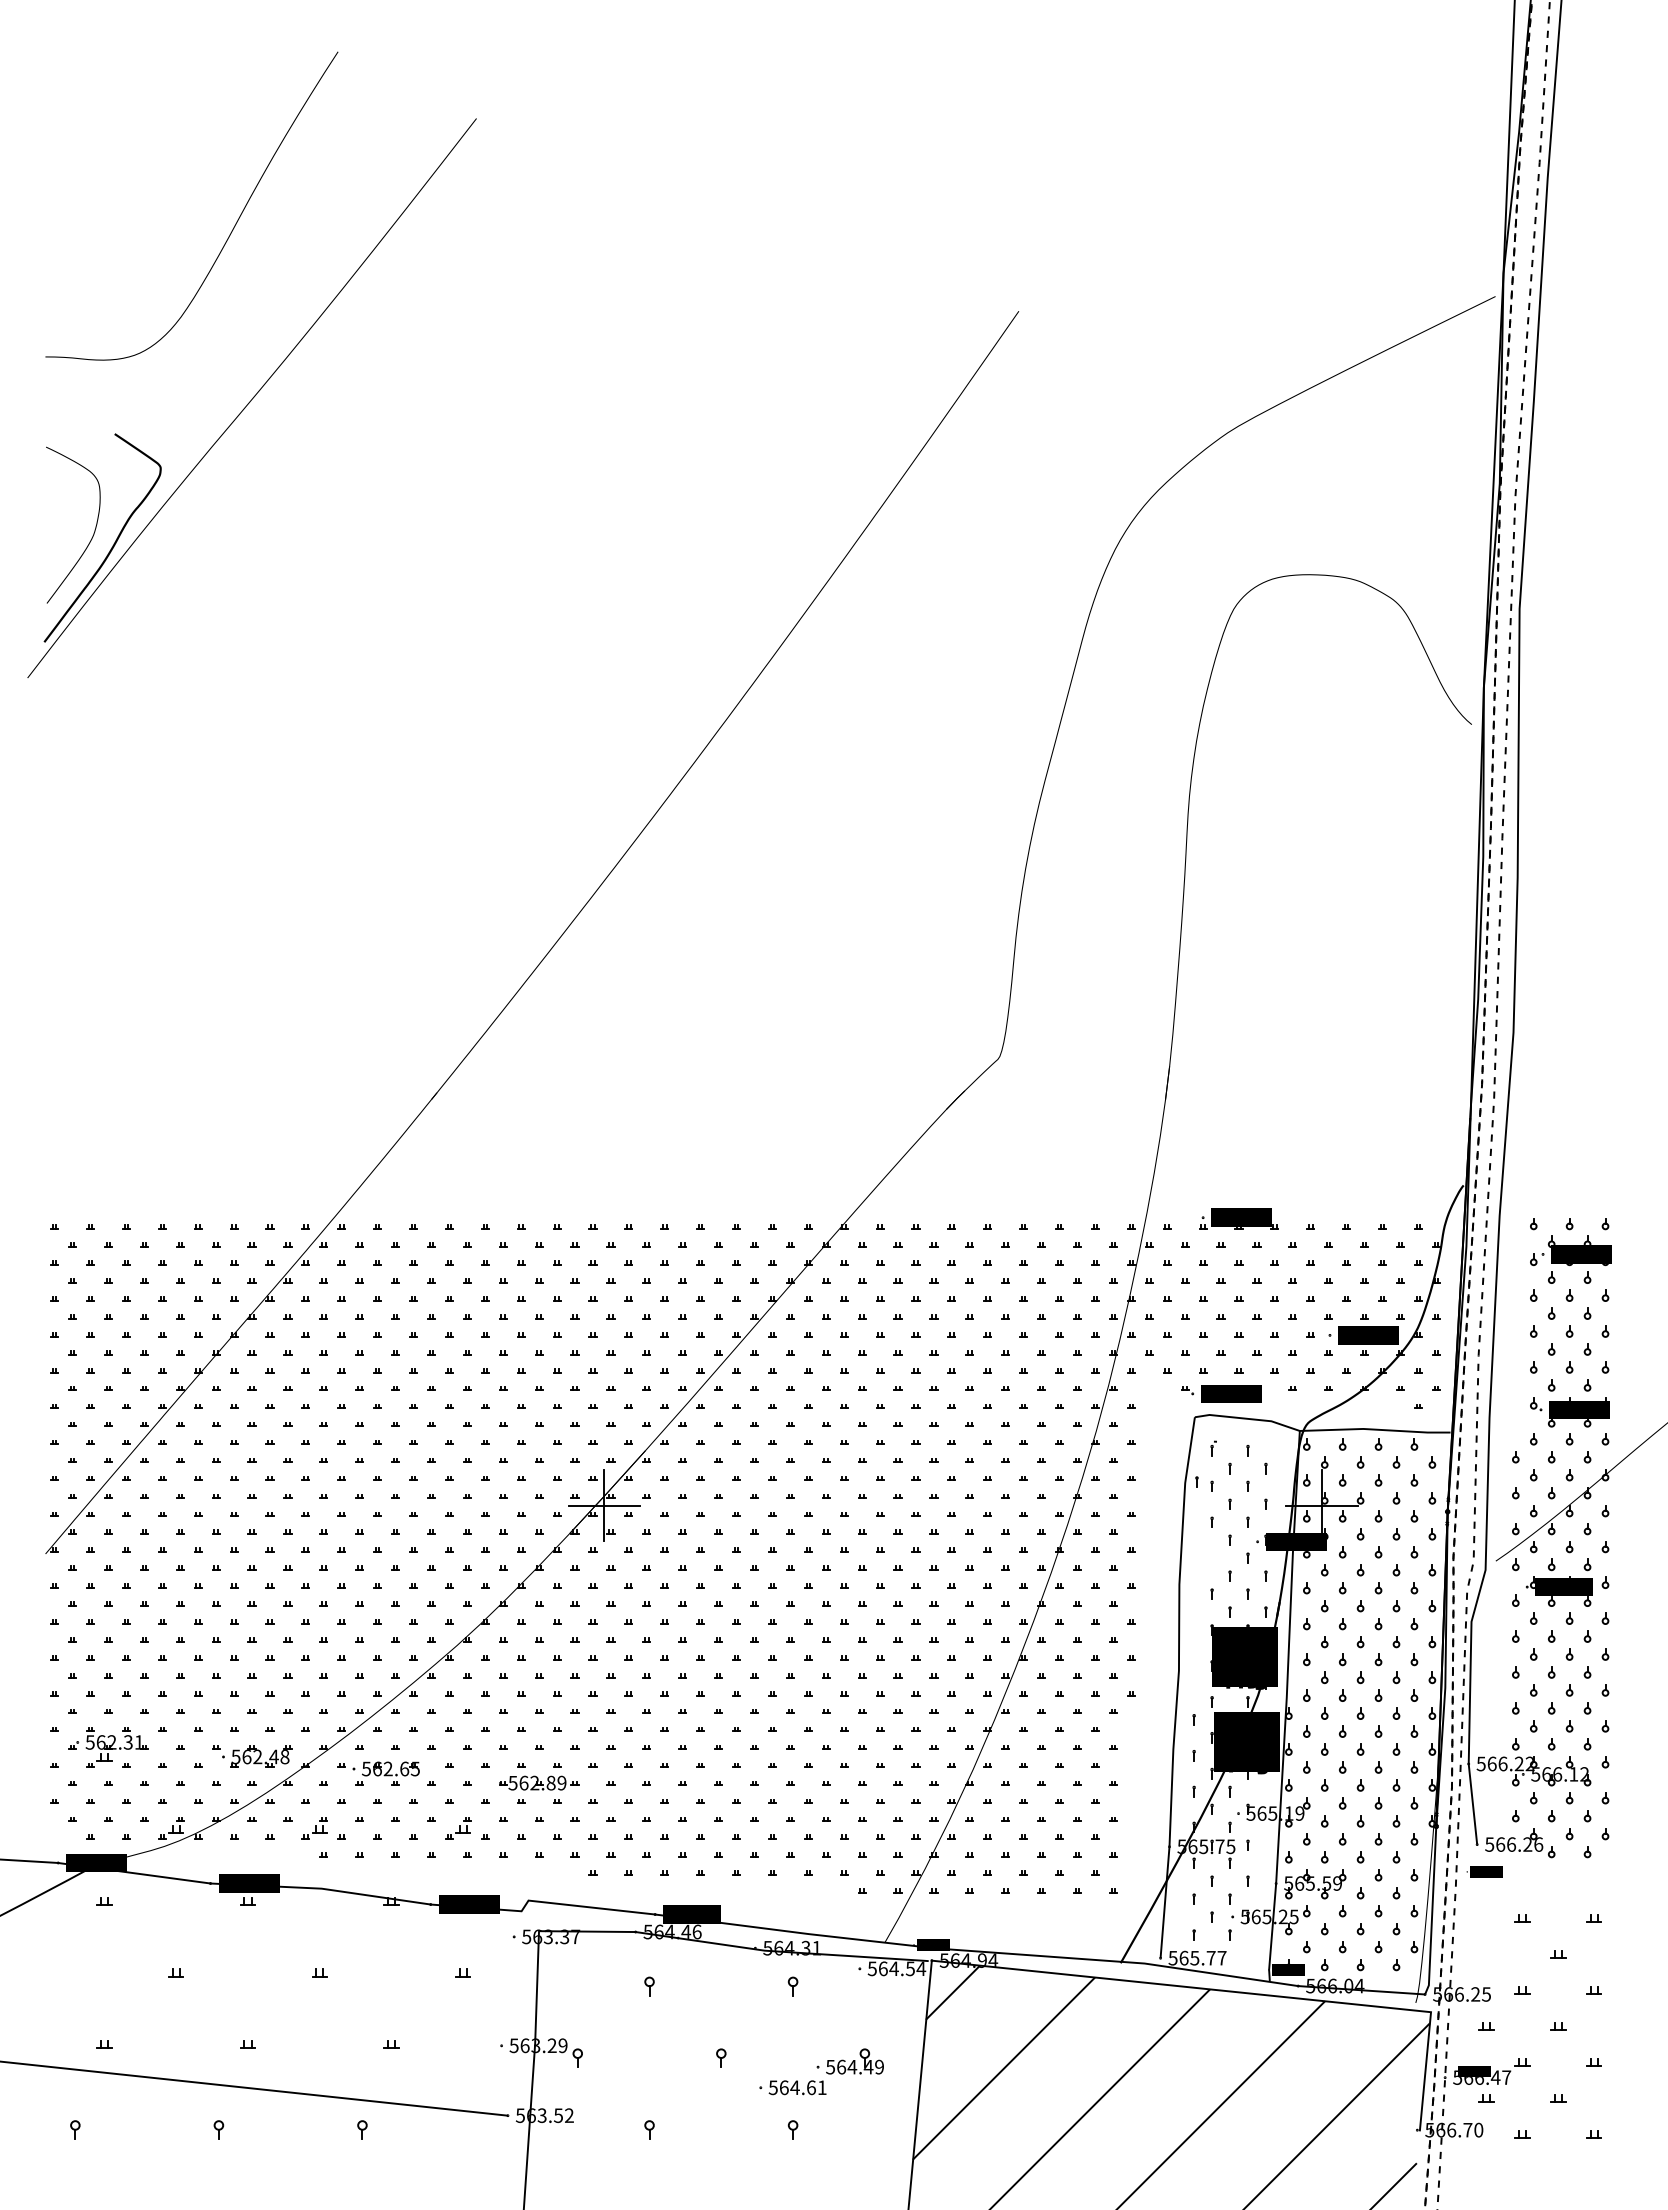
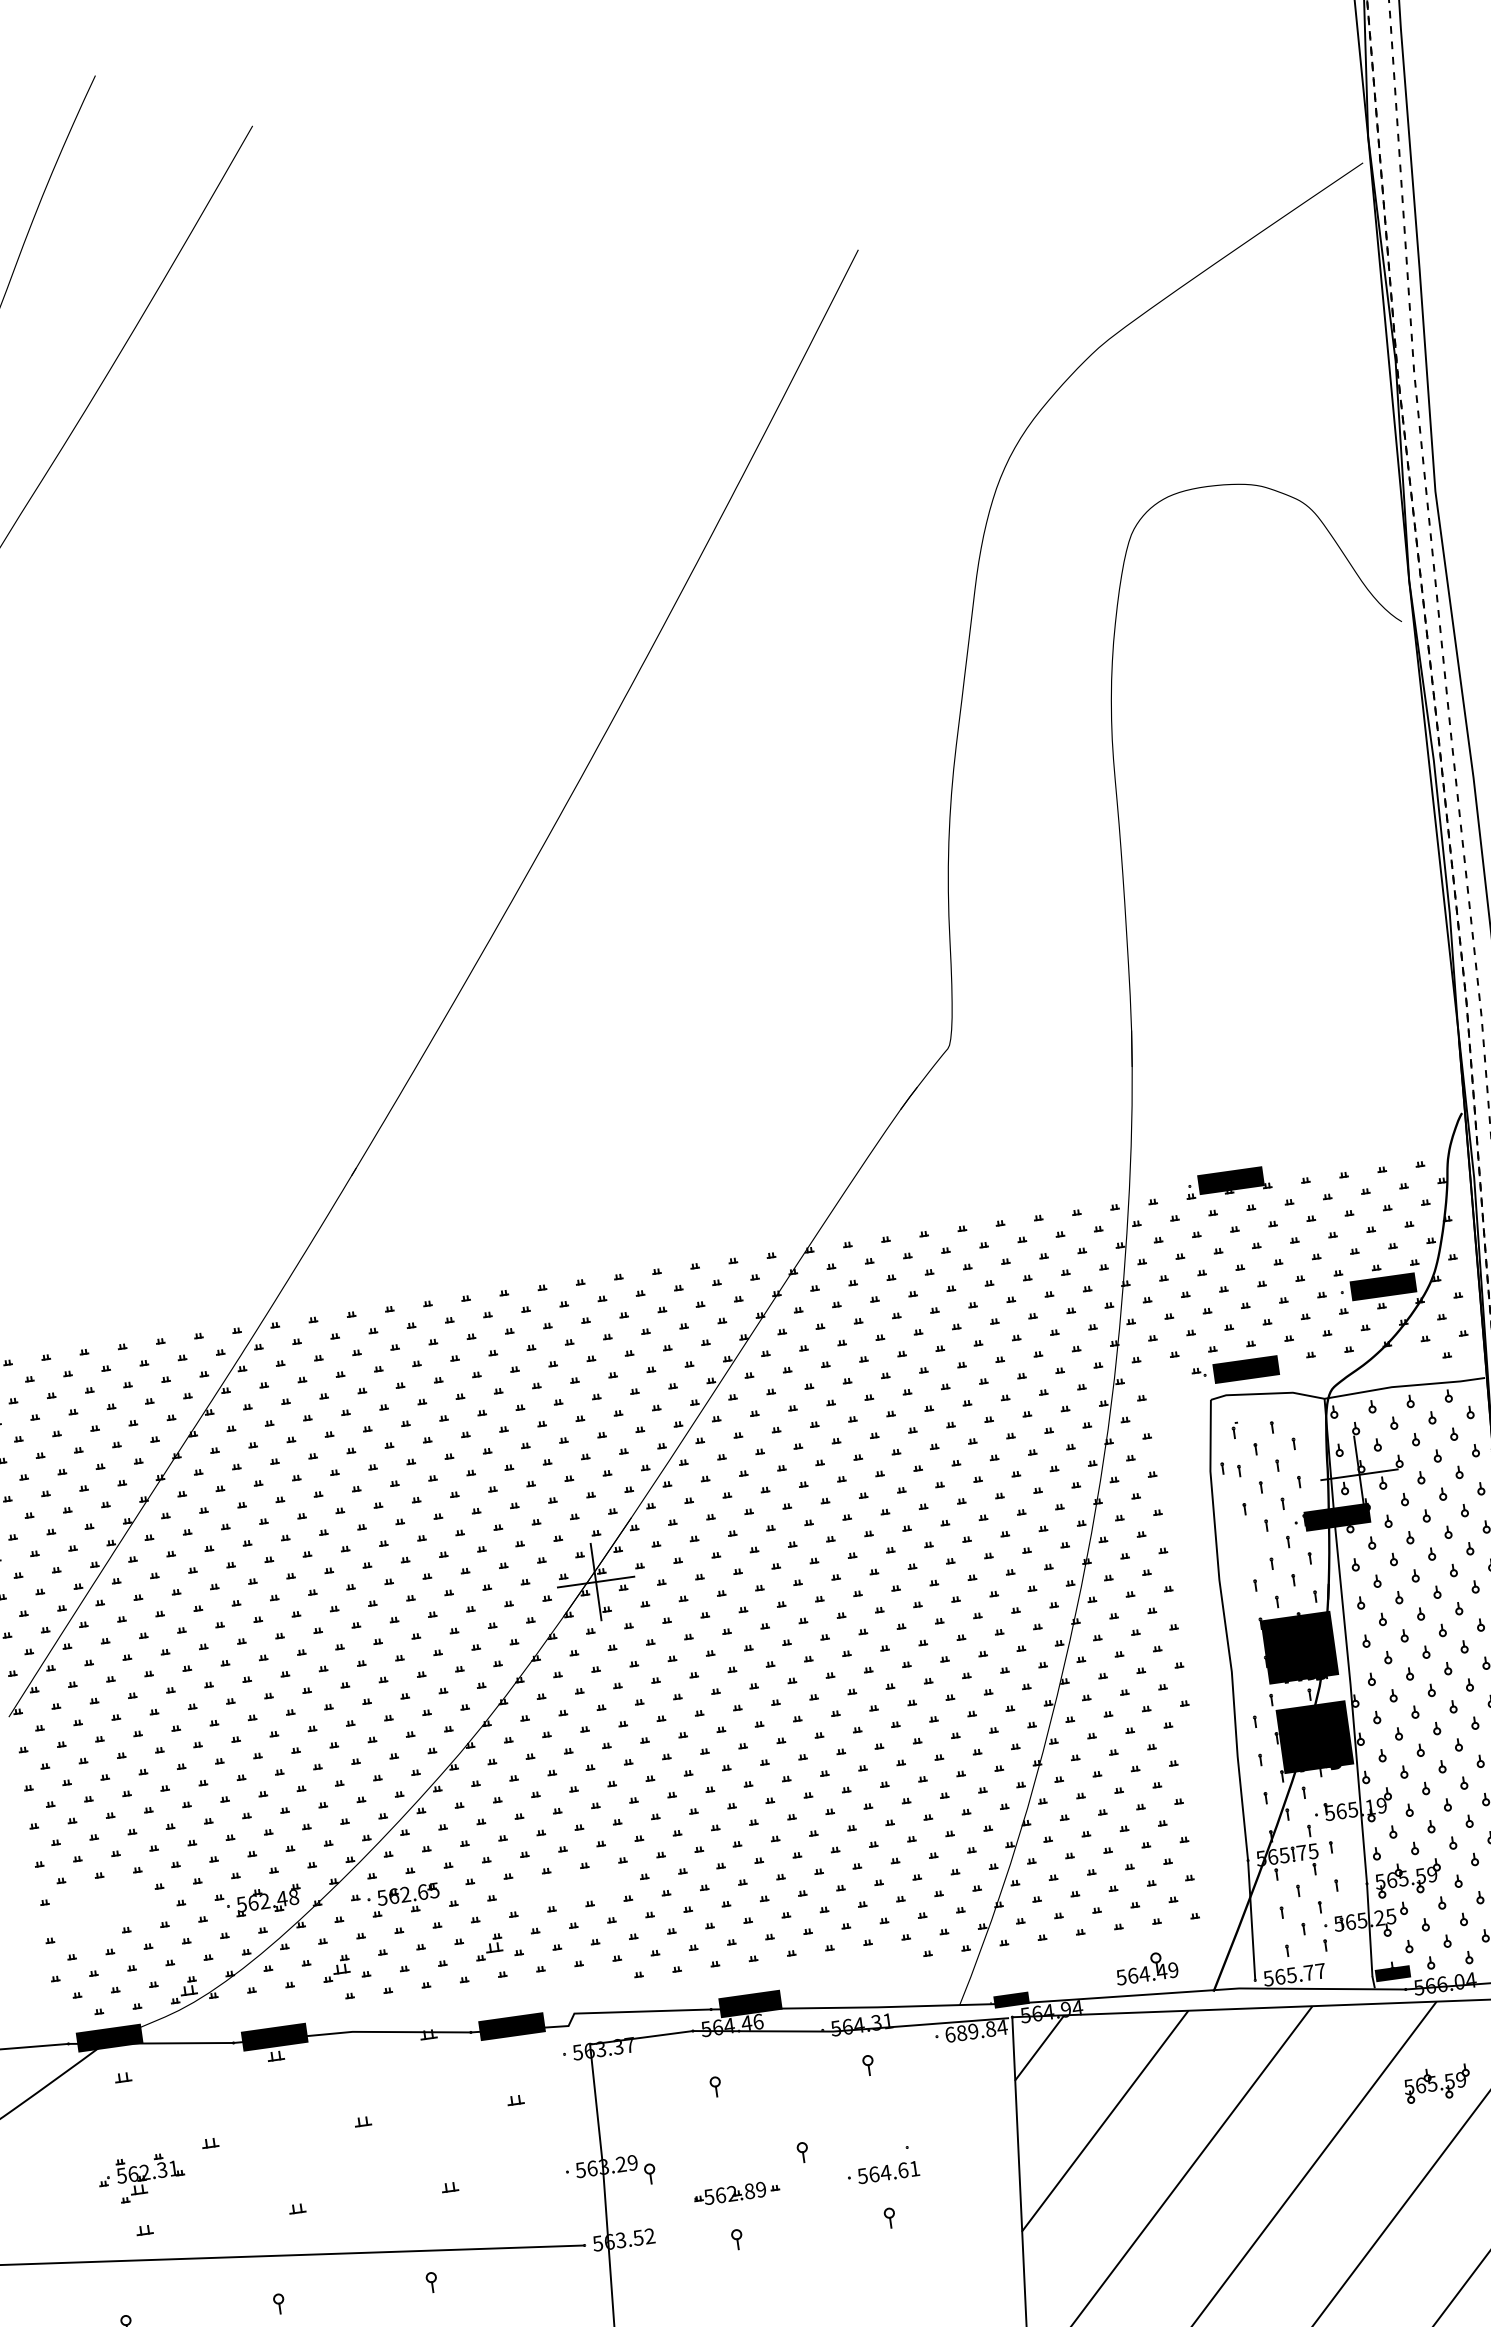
part: (108, 1747) -> (141, 2178), moved
part: (539, 1782) -> (737, 2192), moved
text: (890, 1968) -> (969, 2031), 564.54 -> 689.84
part: (854, 2061) -> (1146, 1967), moved
part: (1315, 2077) -> (1437, 2084), added

